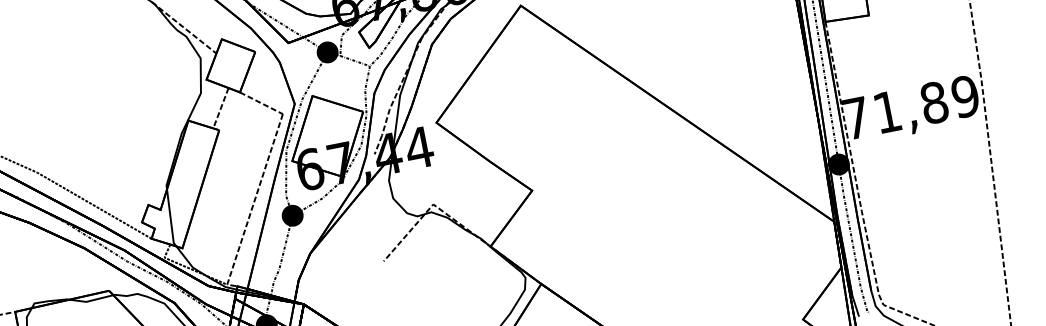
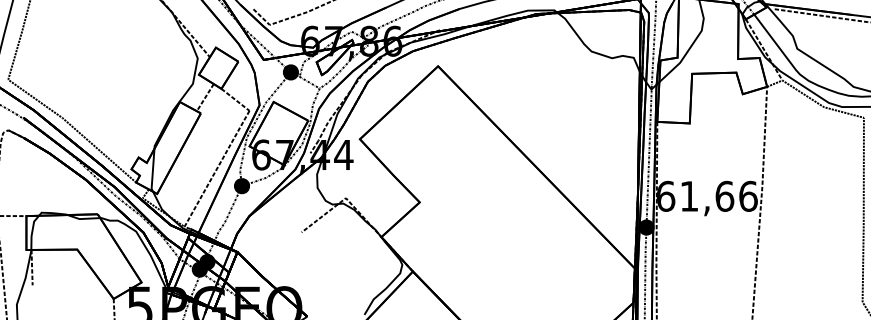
text: (909, 106) -> (706, 195), 71,89 -> 61,66

